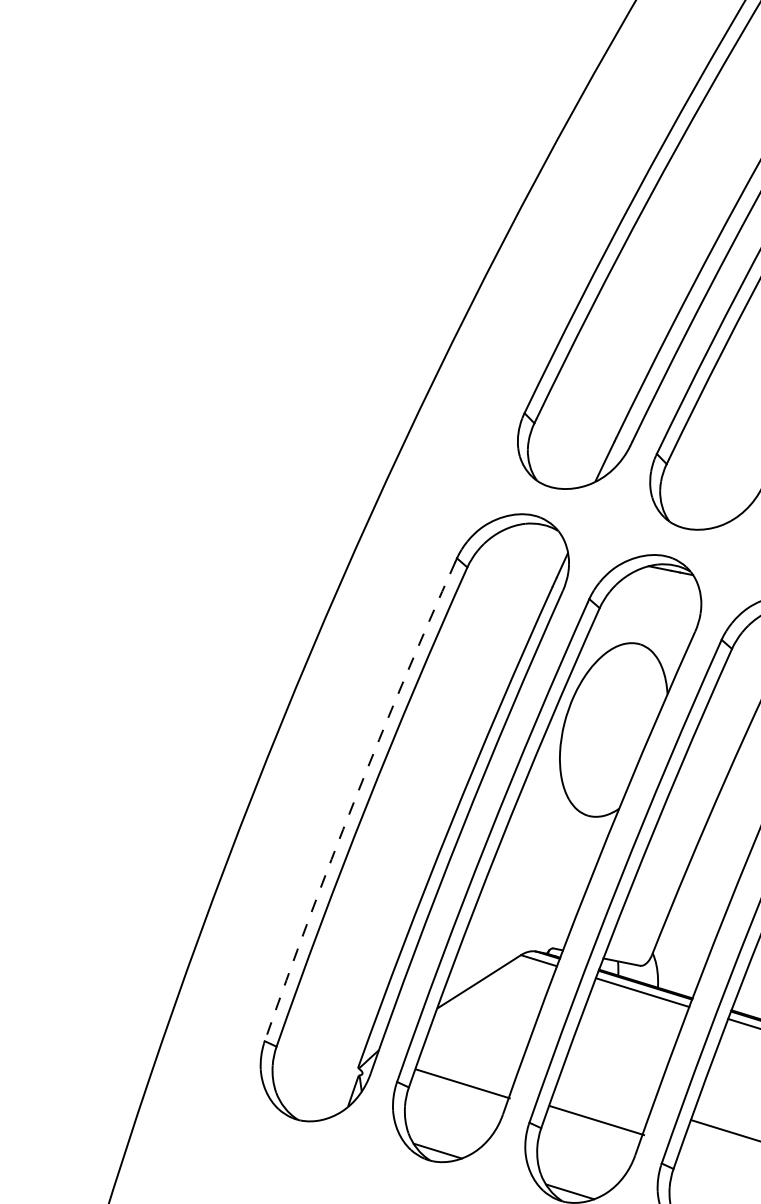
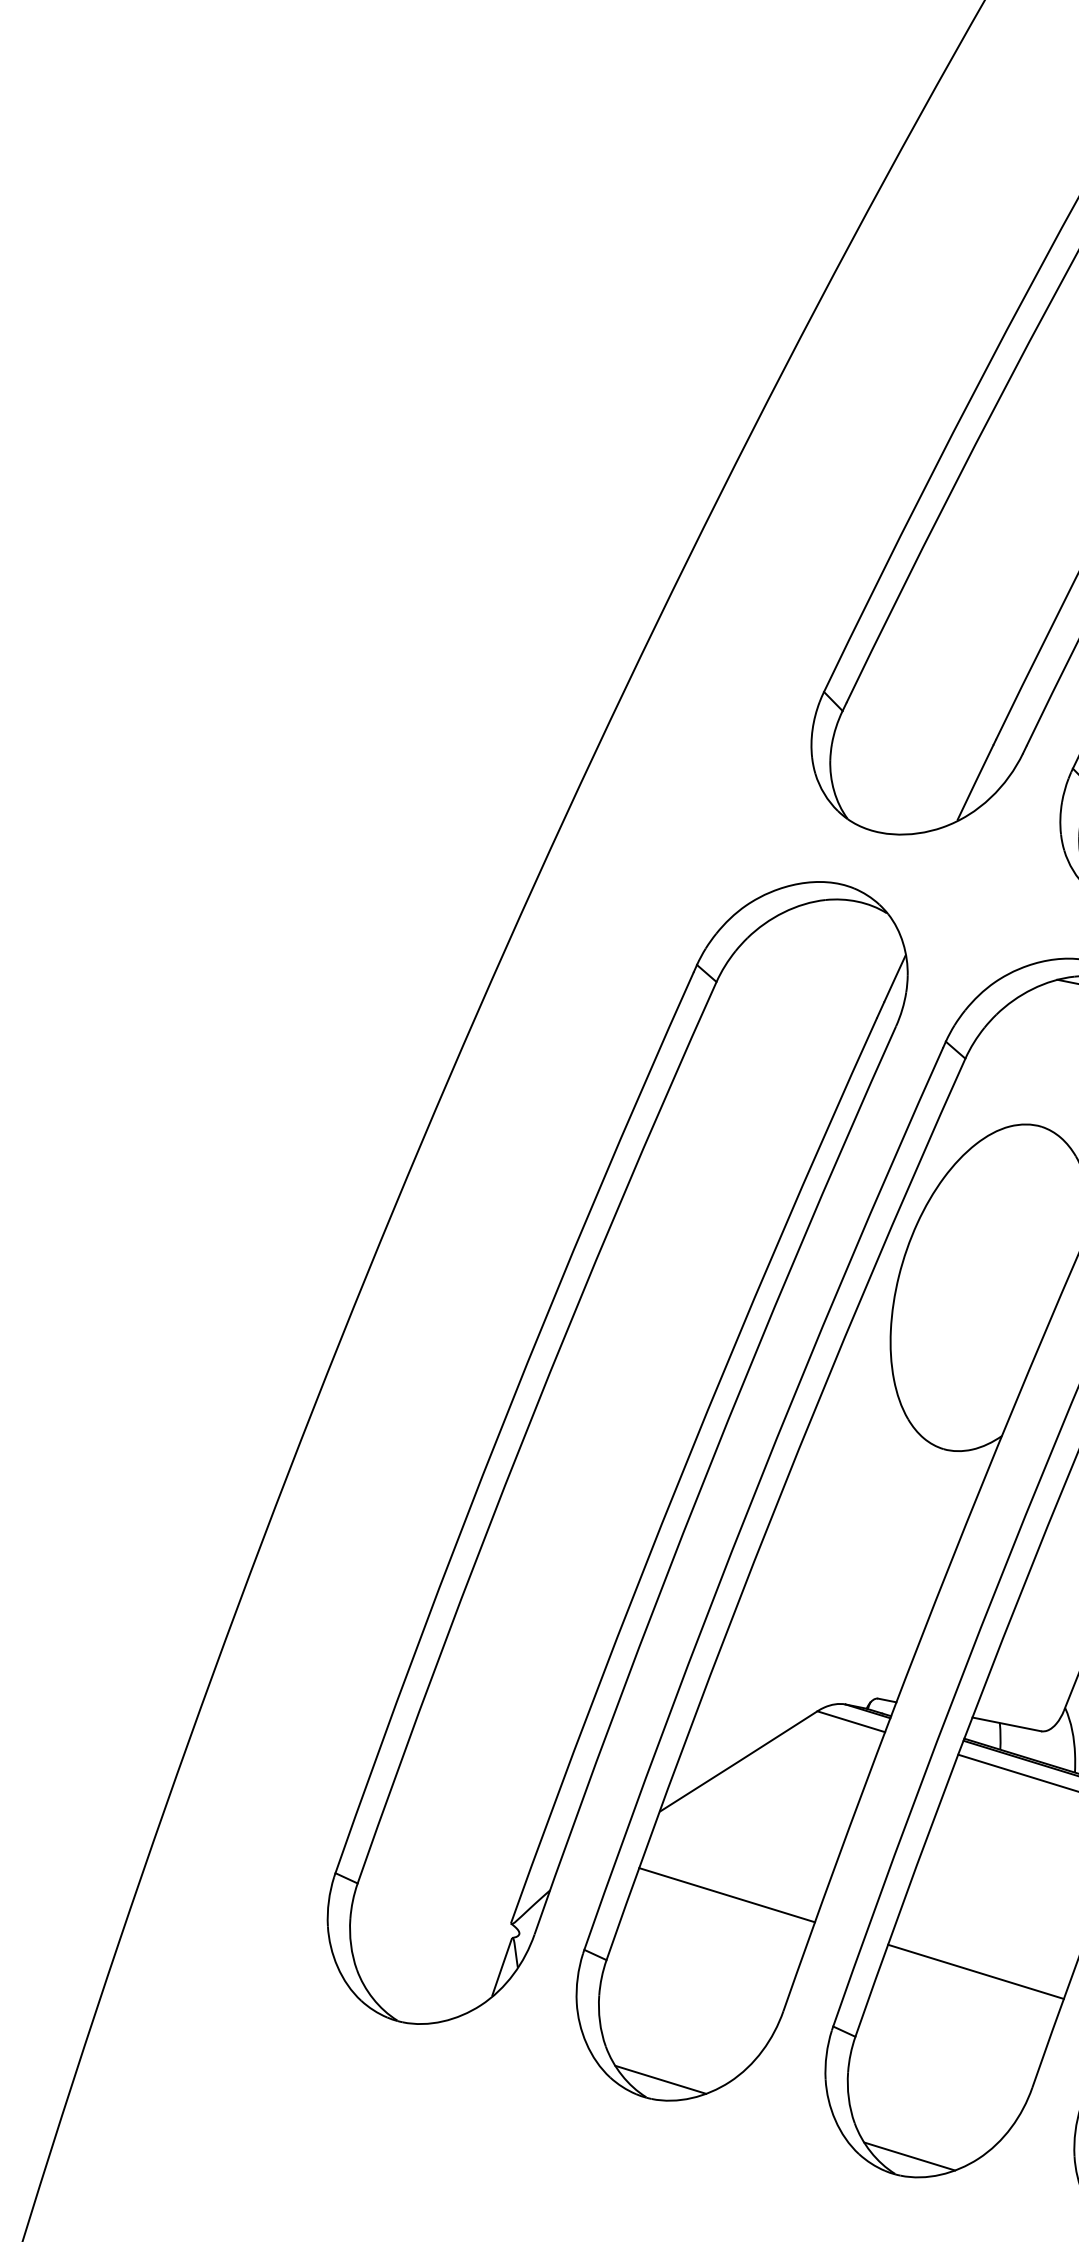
arc: (355, 799) -> (506, 1418), dashed -> solid
line: (462, 1083) -> (726, 1894), moved
line: (597, 1120) -> (976, 1971), moved

